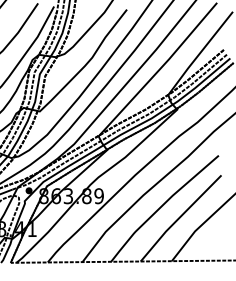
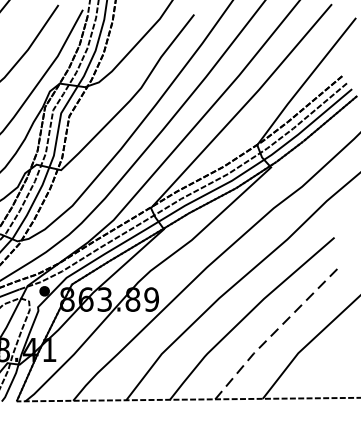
line: (179, 217) -> (274, 332), solid -> dashed

